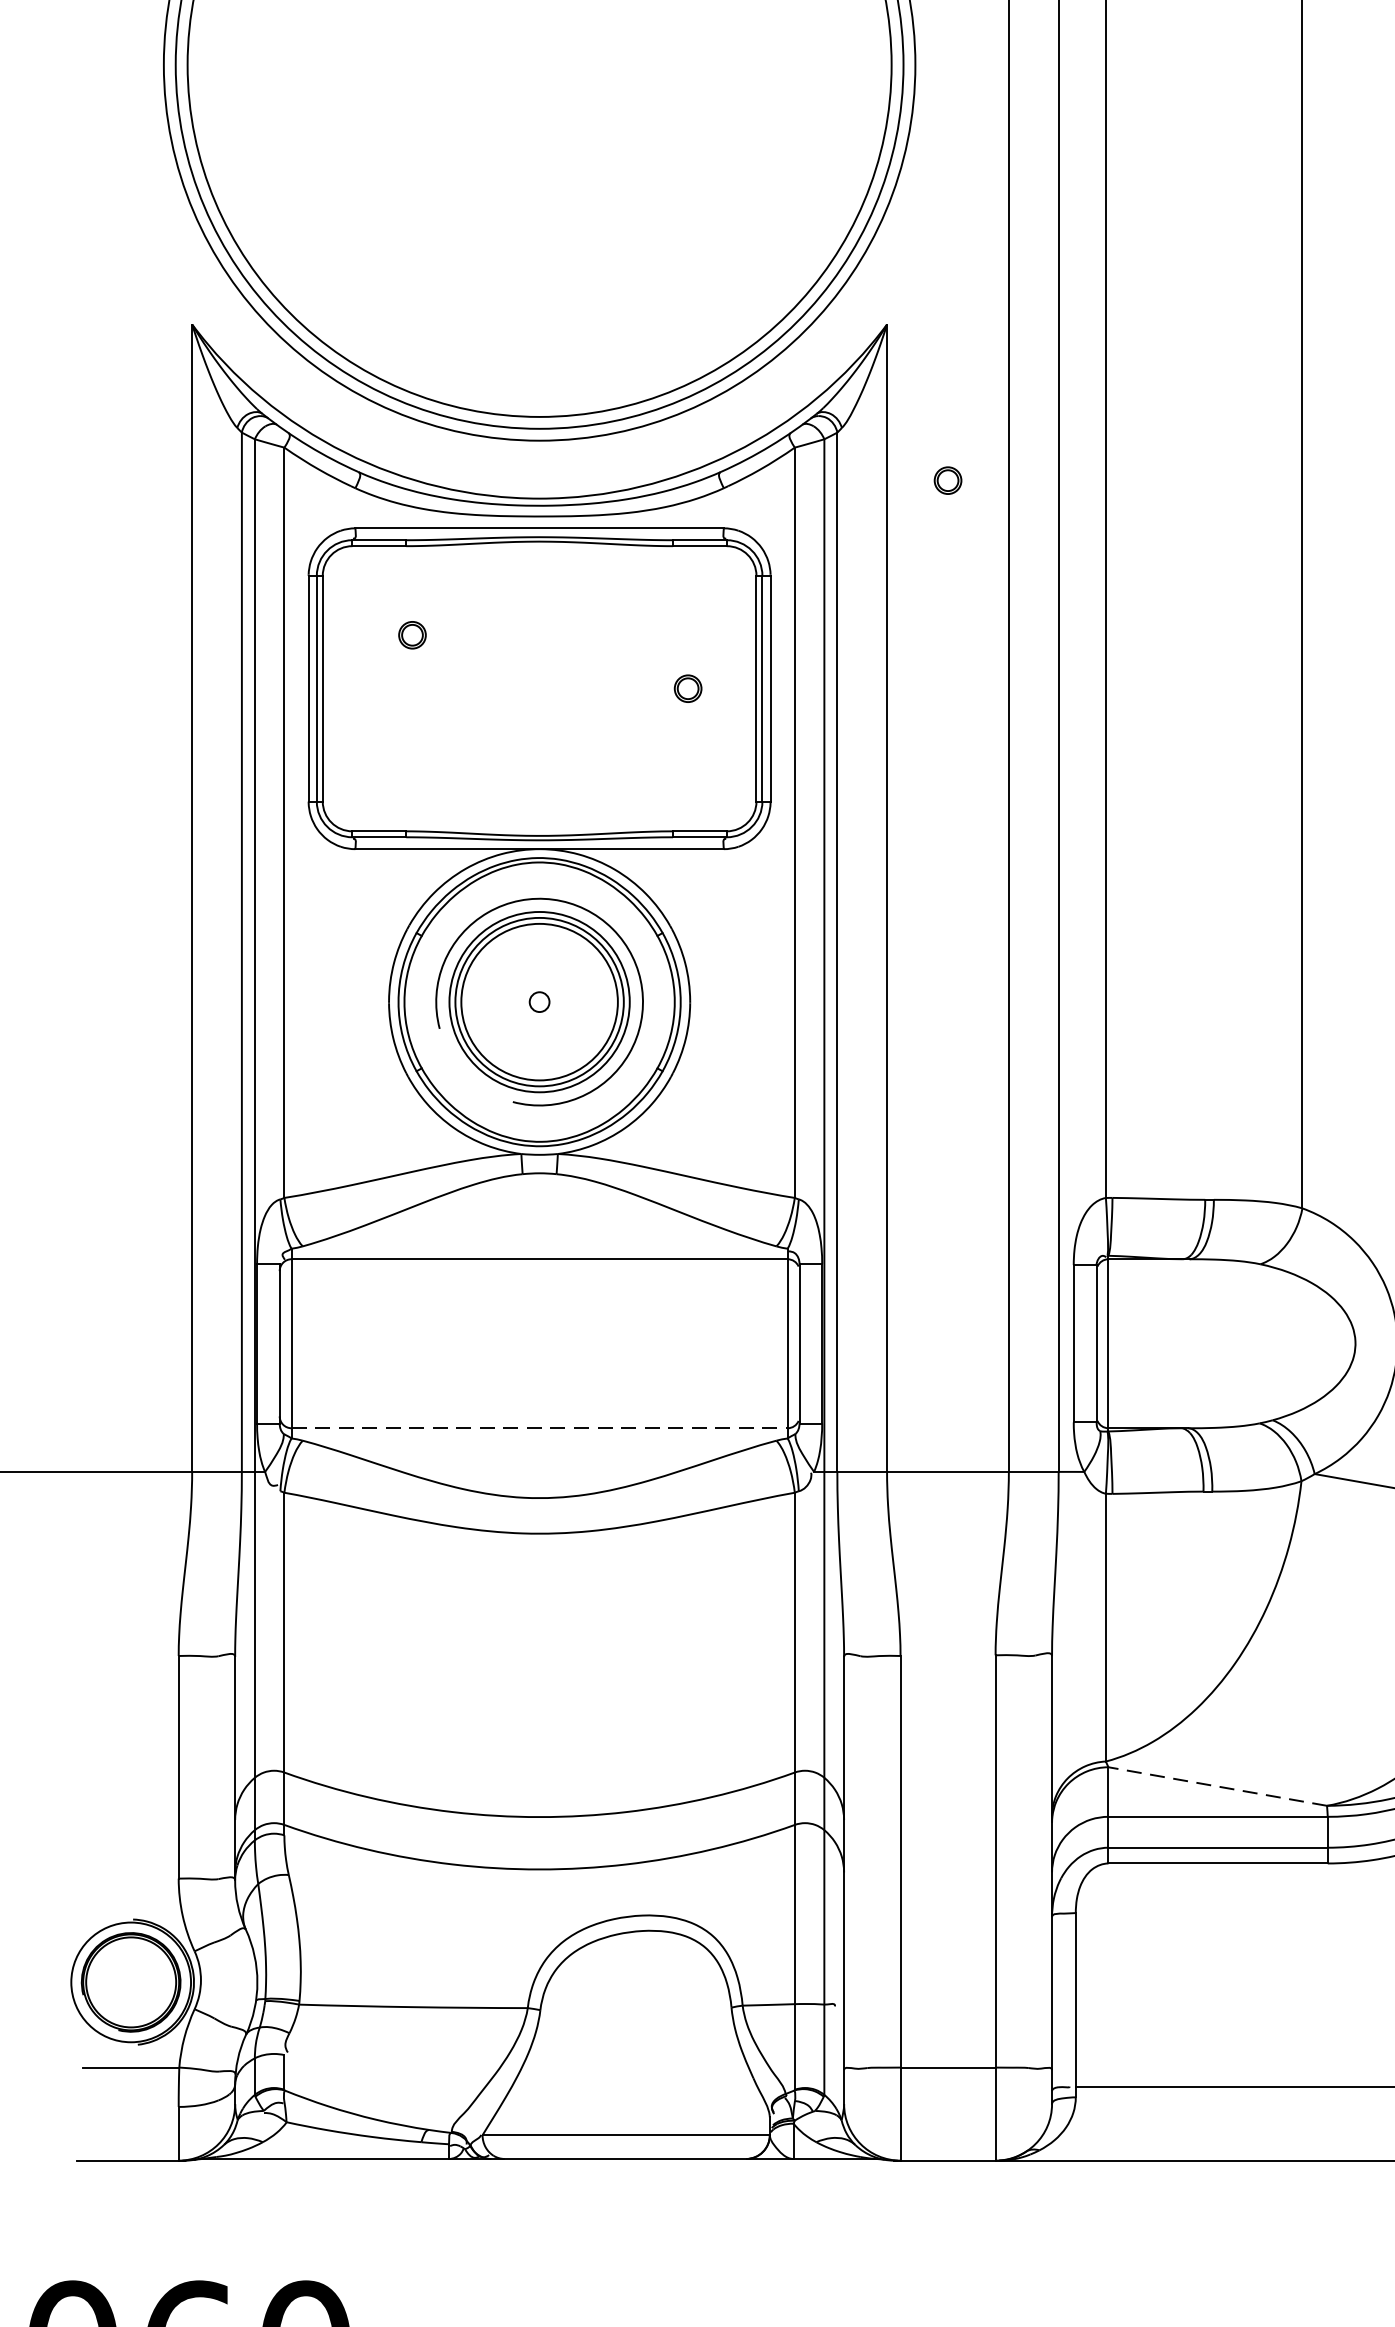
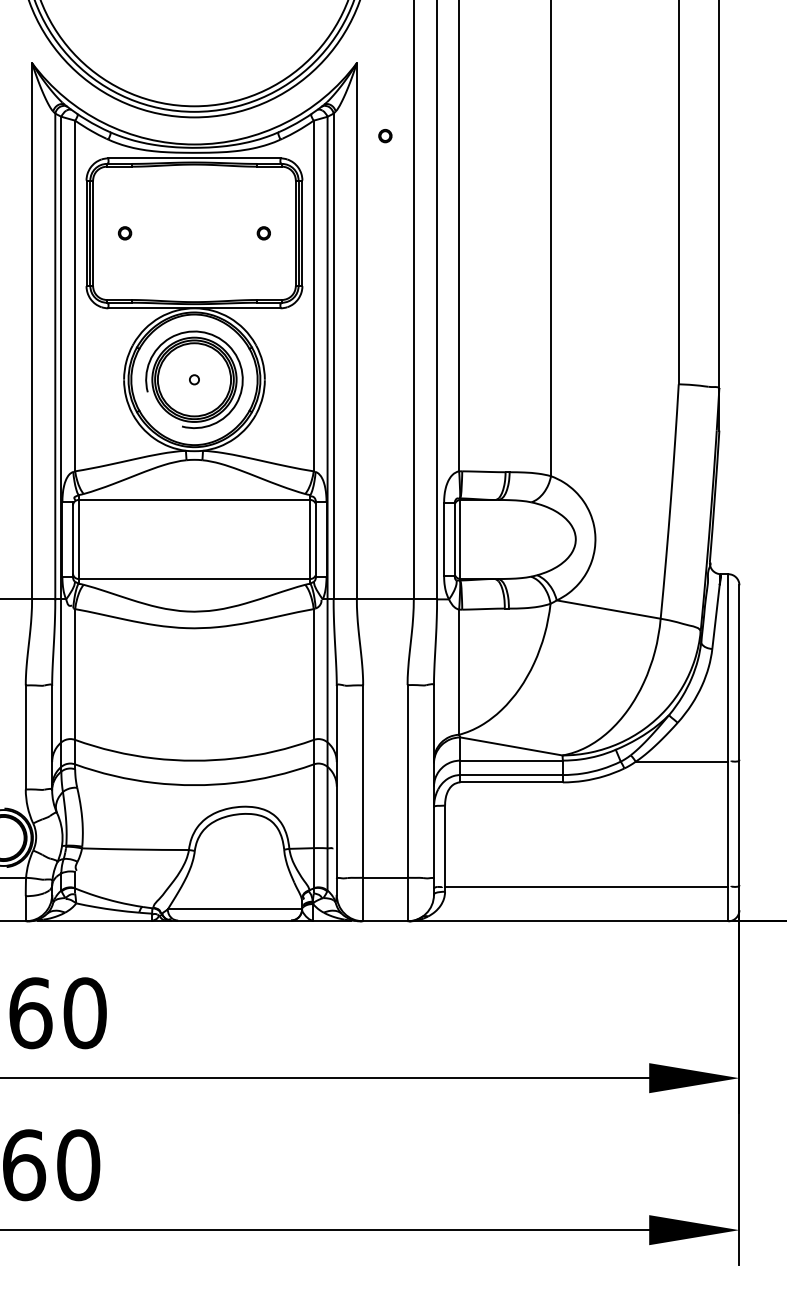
part: (411, 635) -> (124, 233), moved
line: (539, 1429) -> (194, 579), dashed -> solid
line: (1217, 1786) -> (511, 746), dashed -> solid

